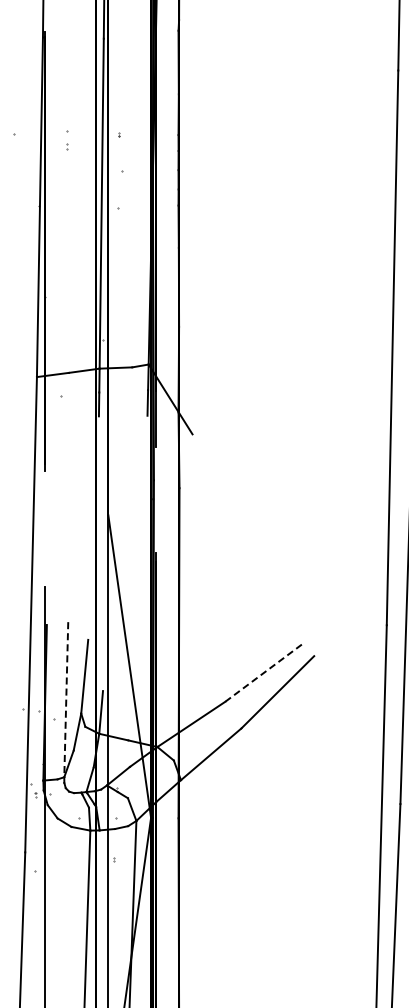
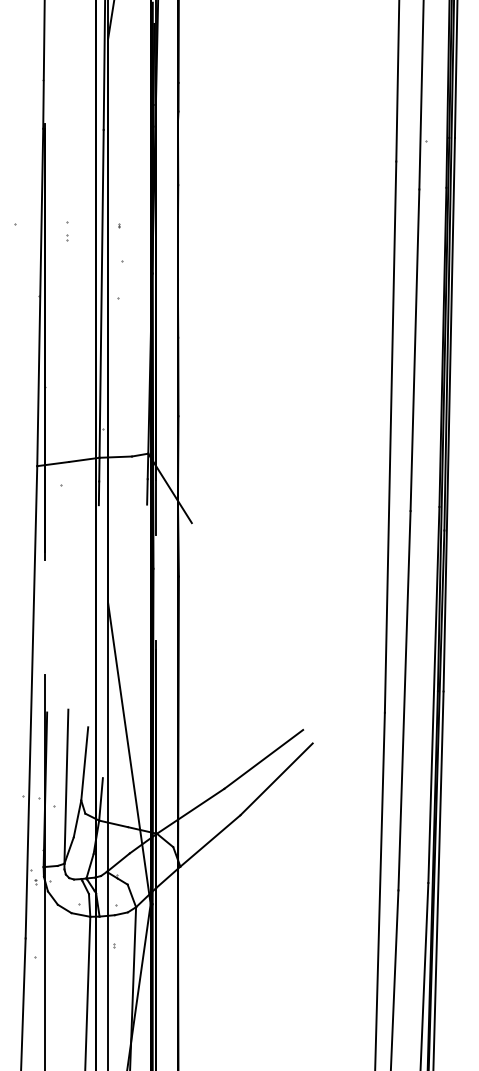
line: (265, 672) -> (264, 759), dashed -> solid
line: (66, 700) -> (66, 787), dashed -> solid

